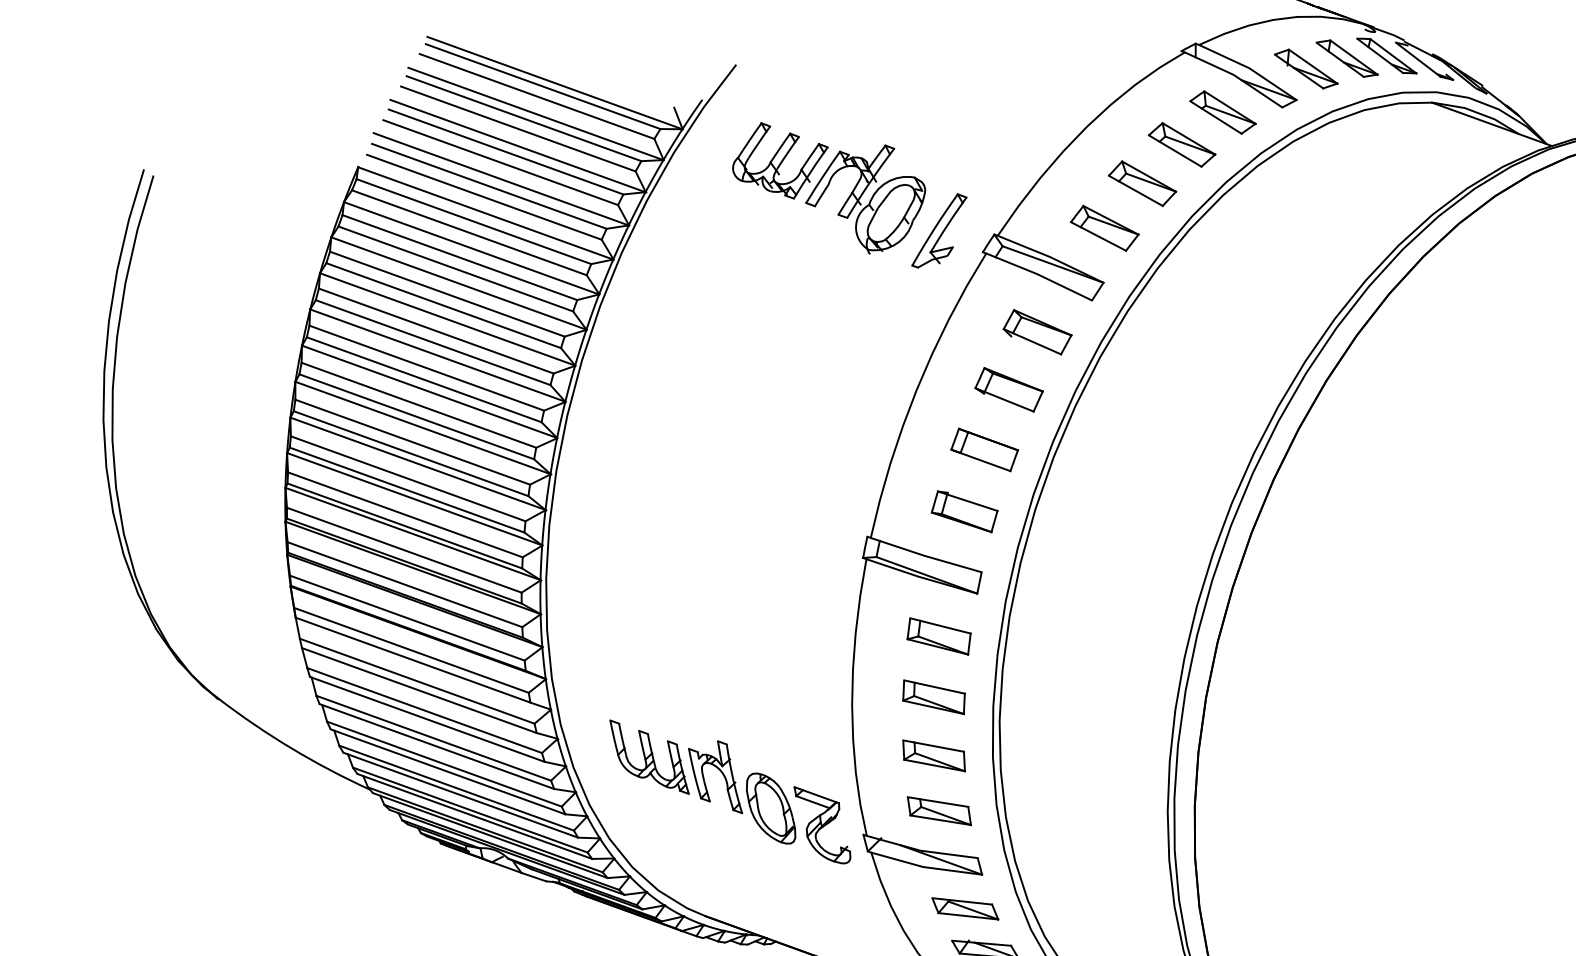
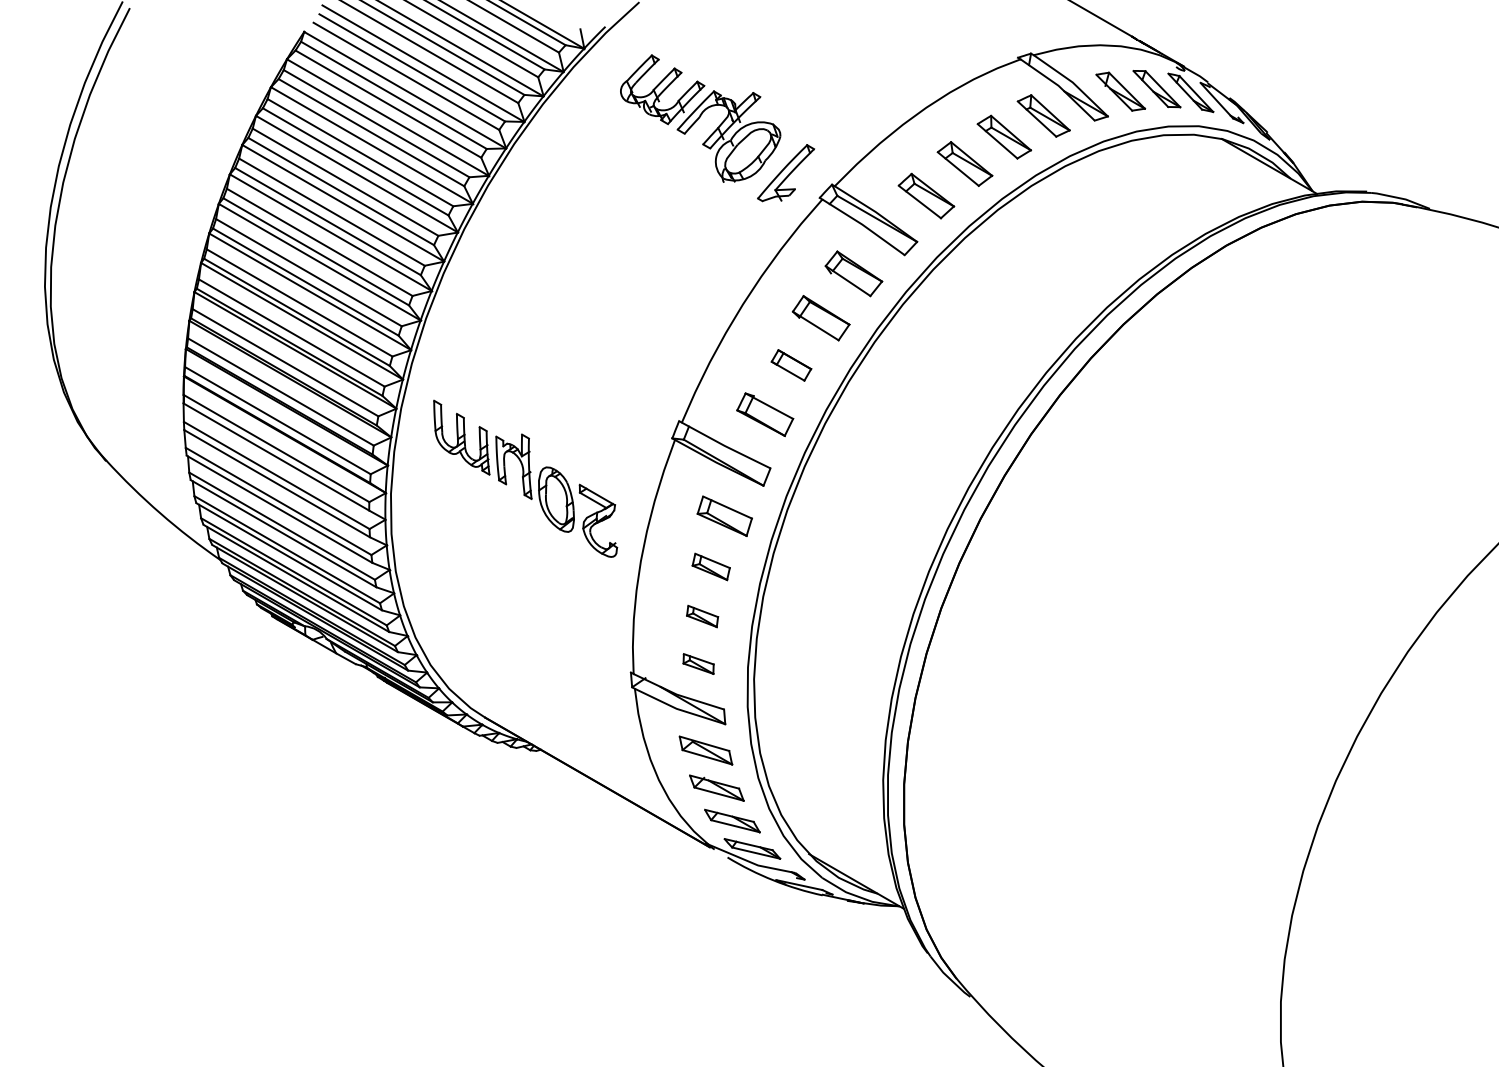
part: (984, 450) -> (791, 365), size x0.7
part: (932, 696) -> (710, 566), size x0.7
part: (934, 755) -> (702, 616), size x0.6
part: (730, 790) -> (525, 478), moved
part: (939, 810) -> (698, 663), size x0.6

